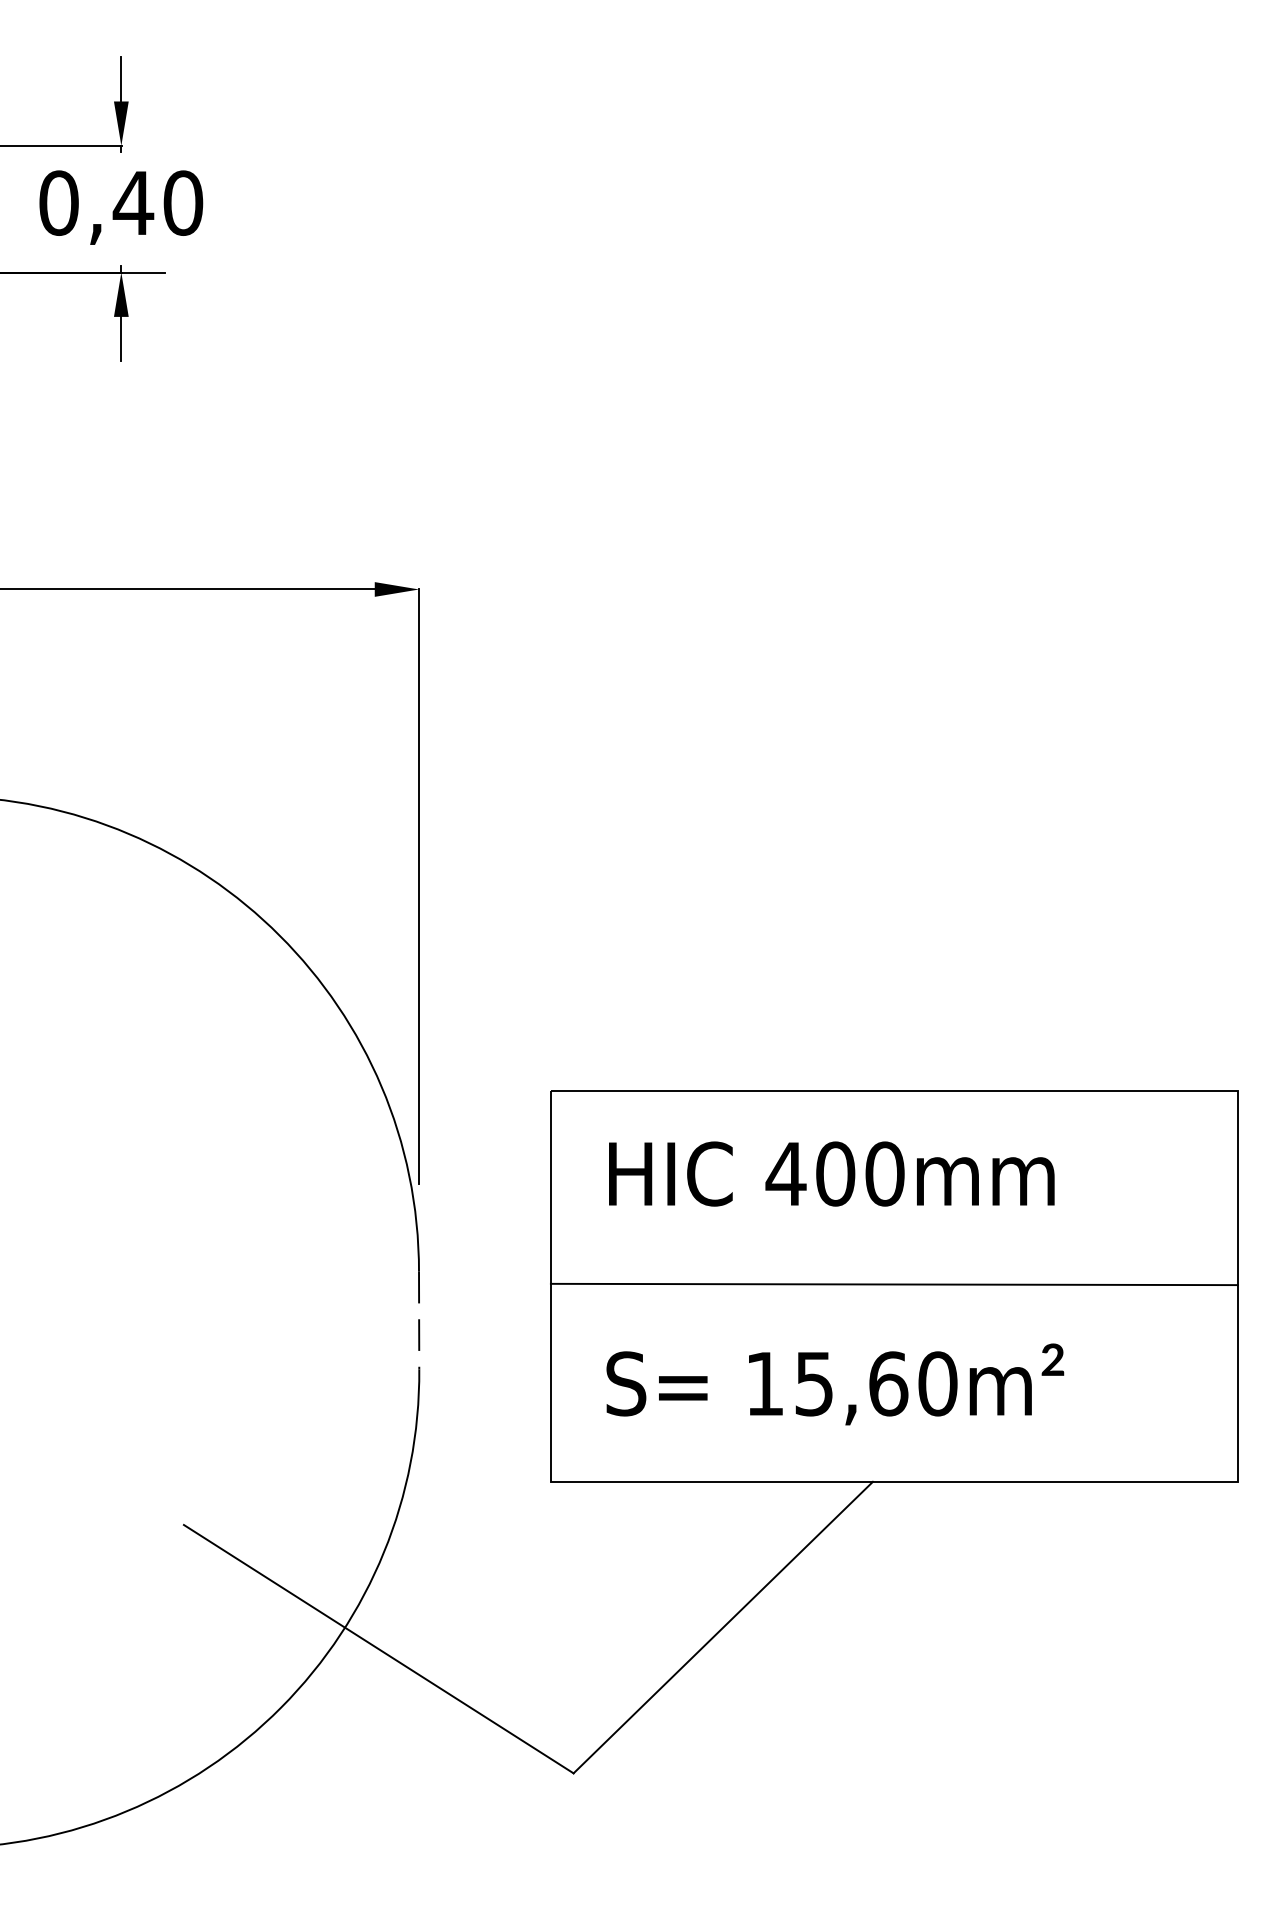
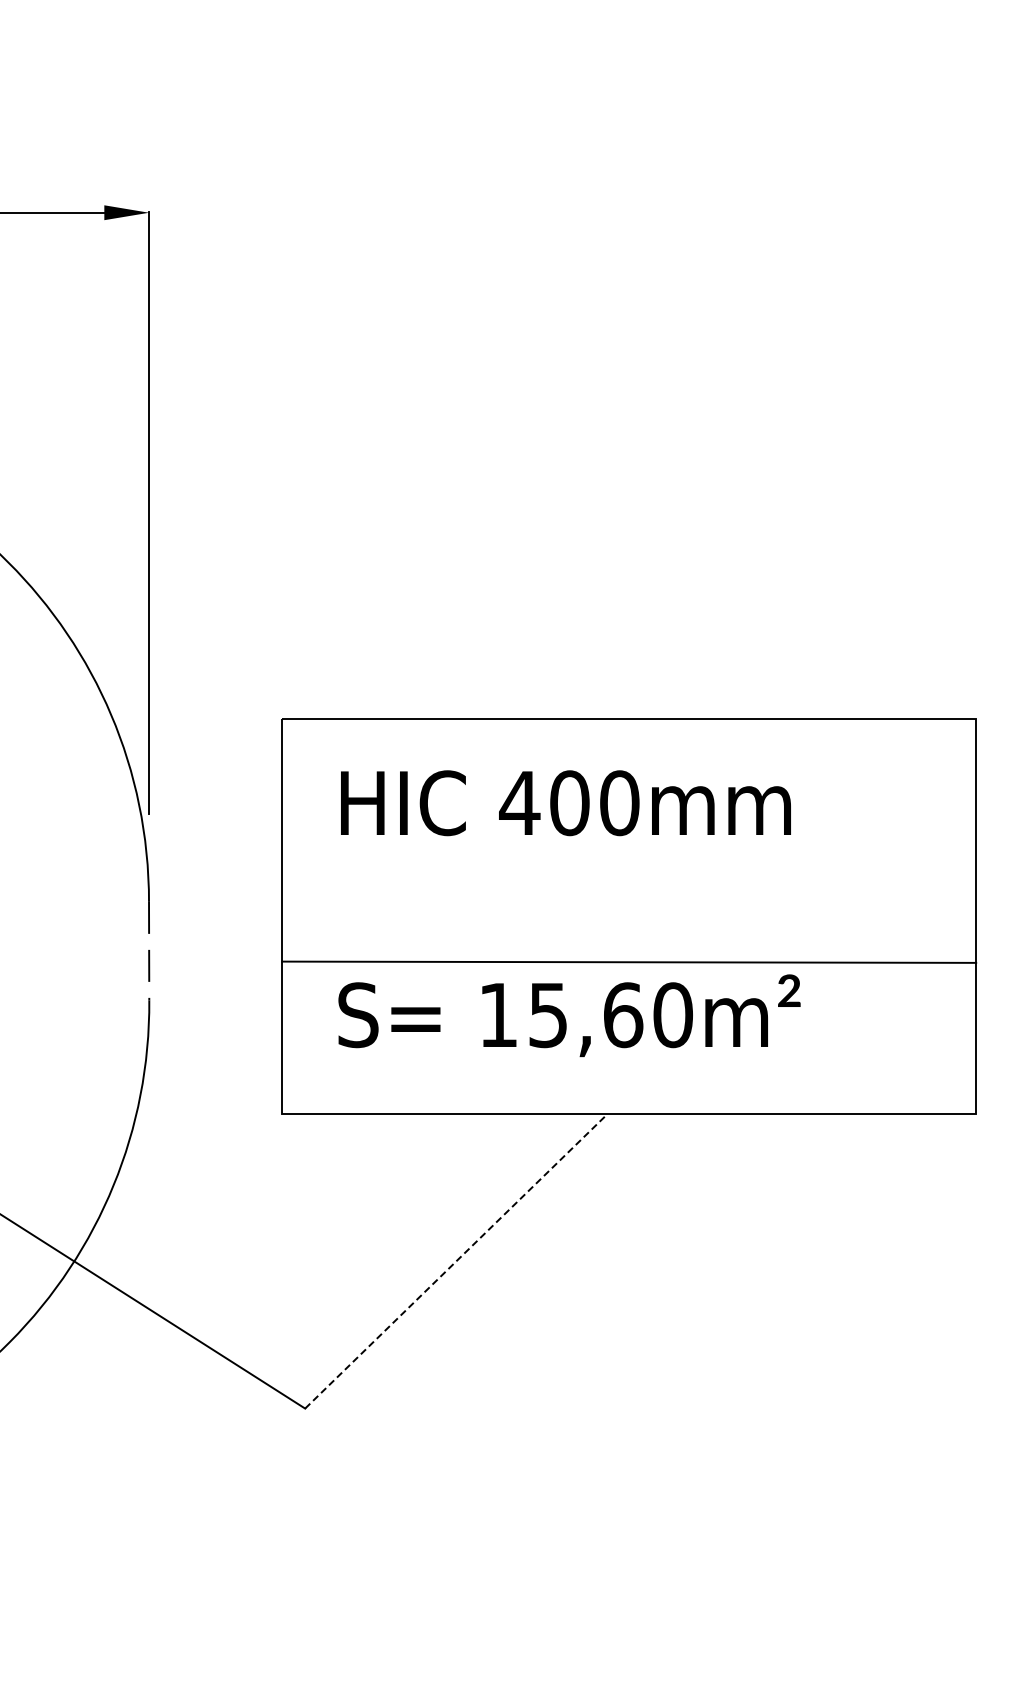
line: (893, 1284) -> (628, 962), moved
line: (723, 1627) -> (456, 1261), solid -> dashed

